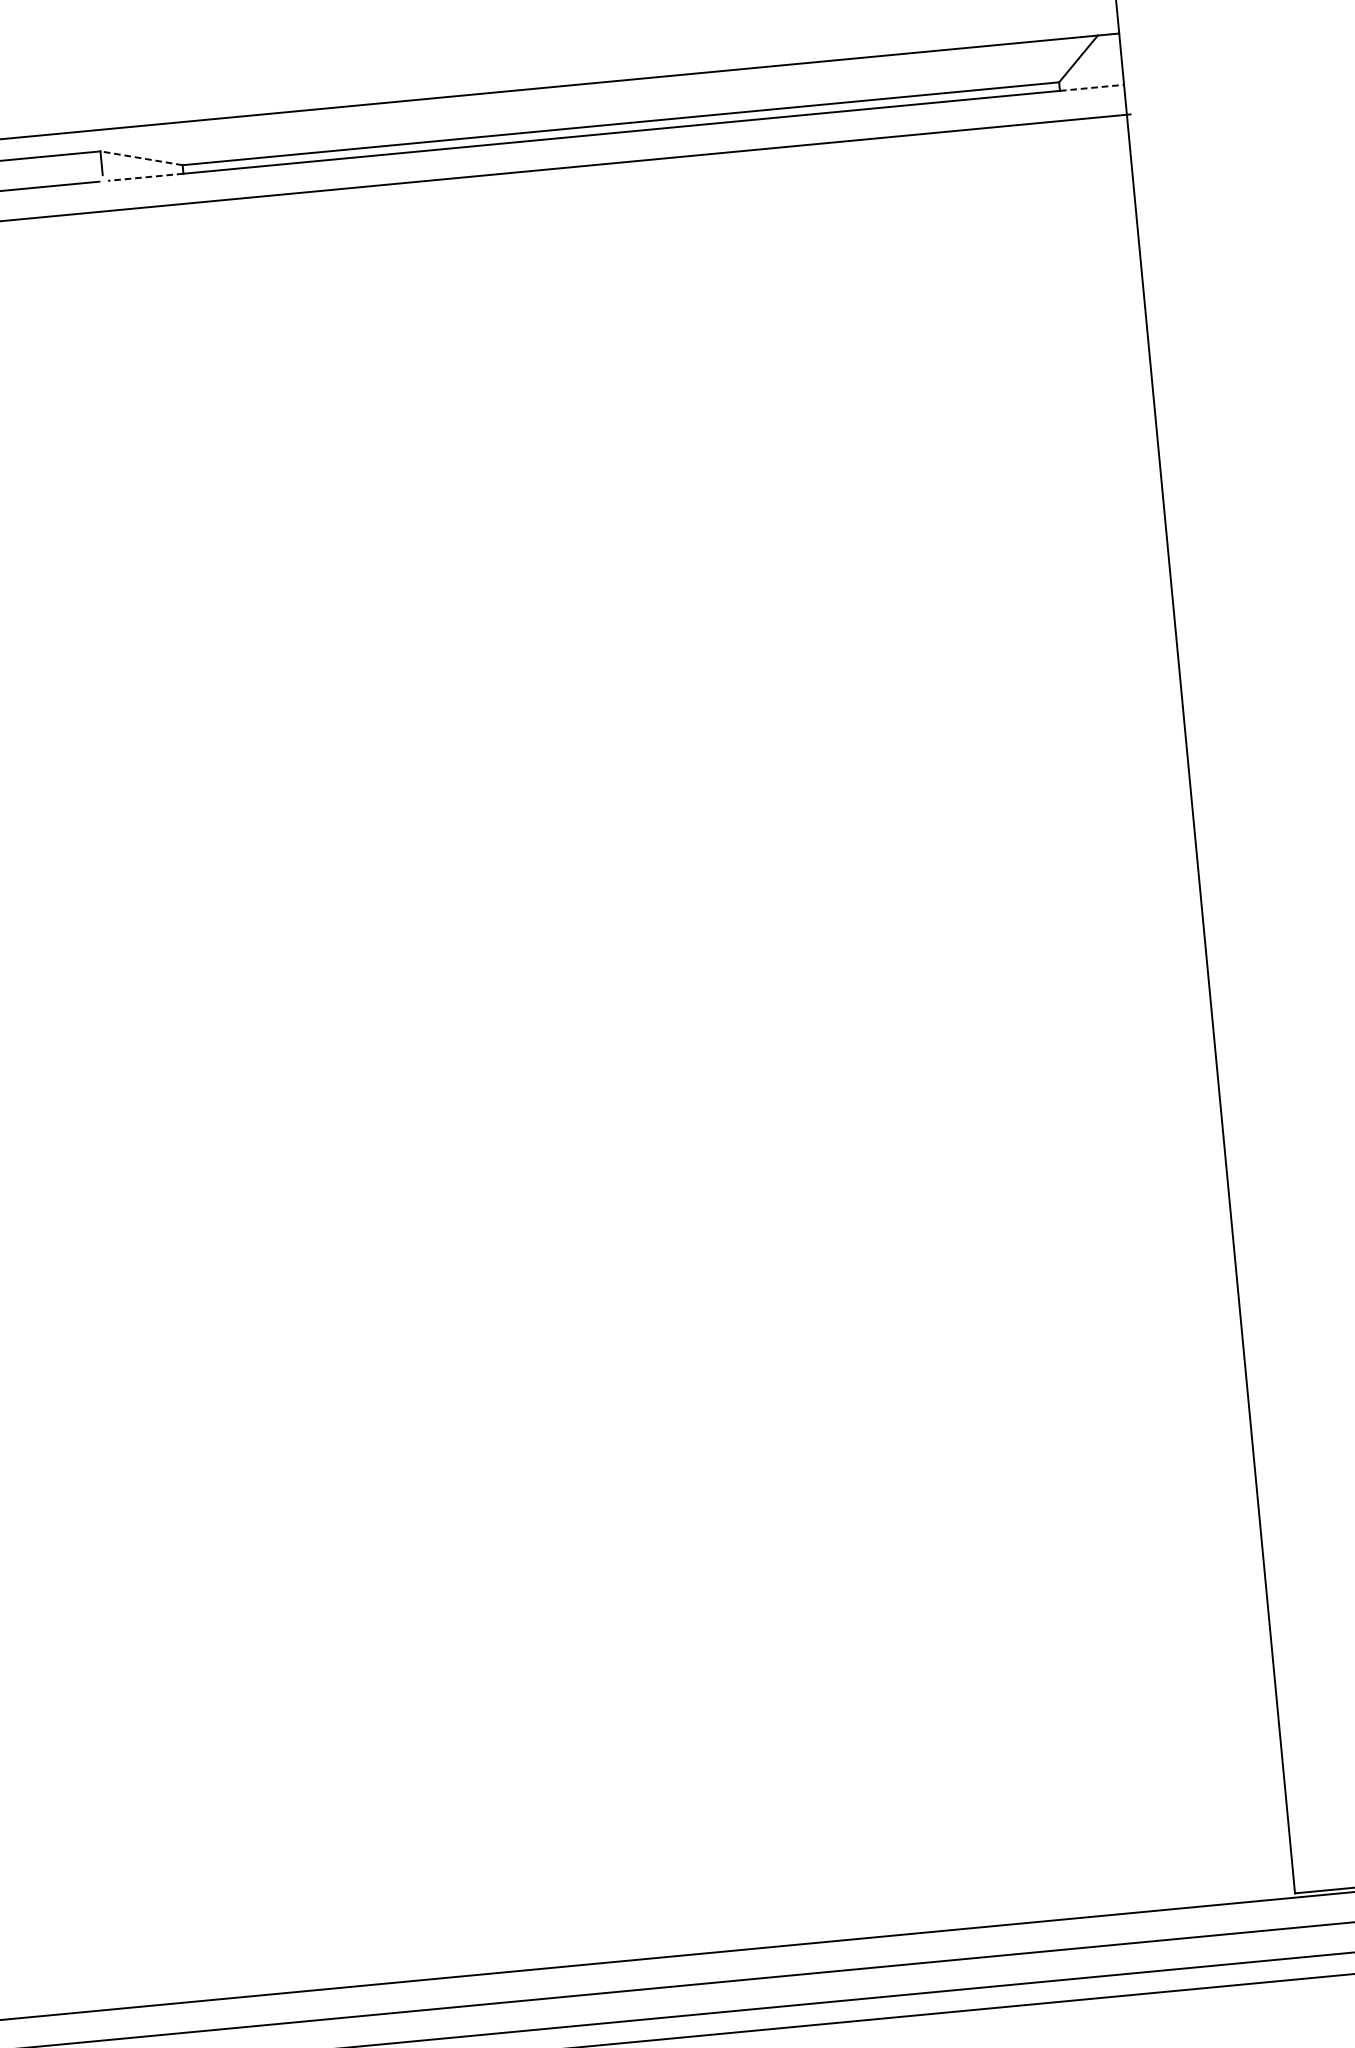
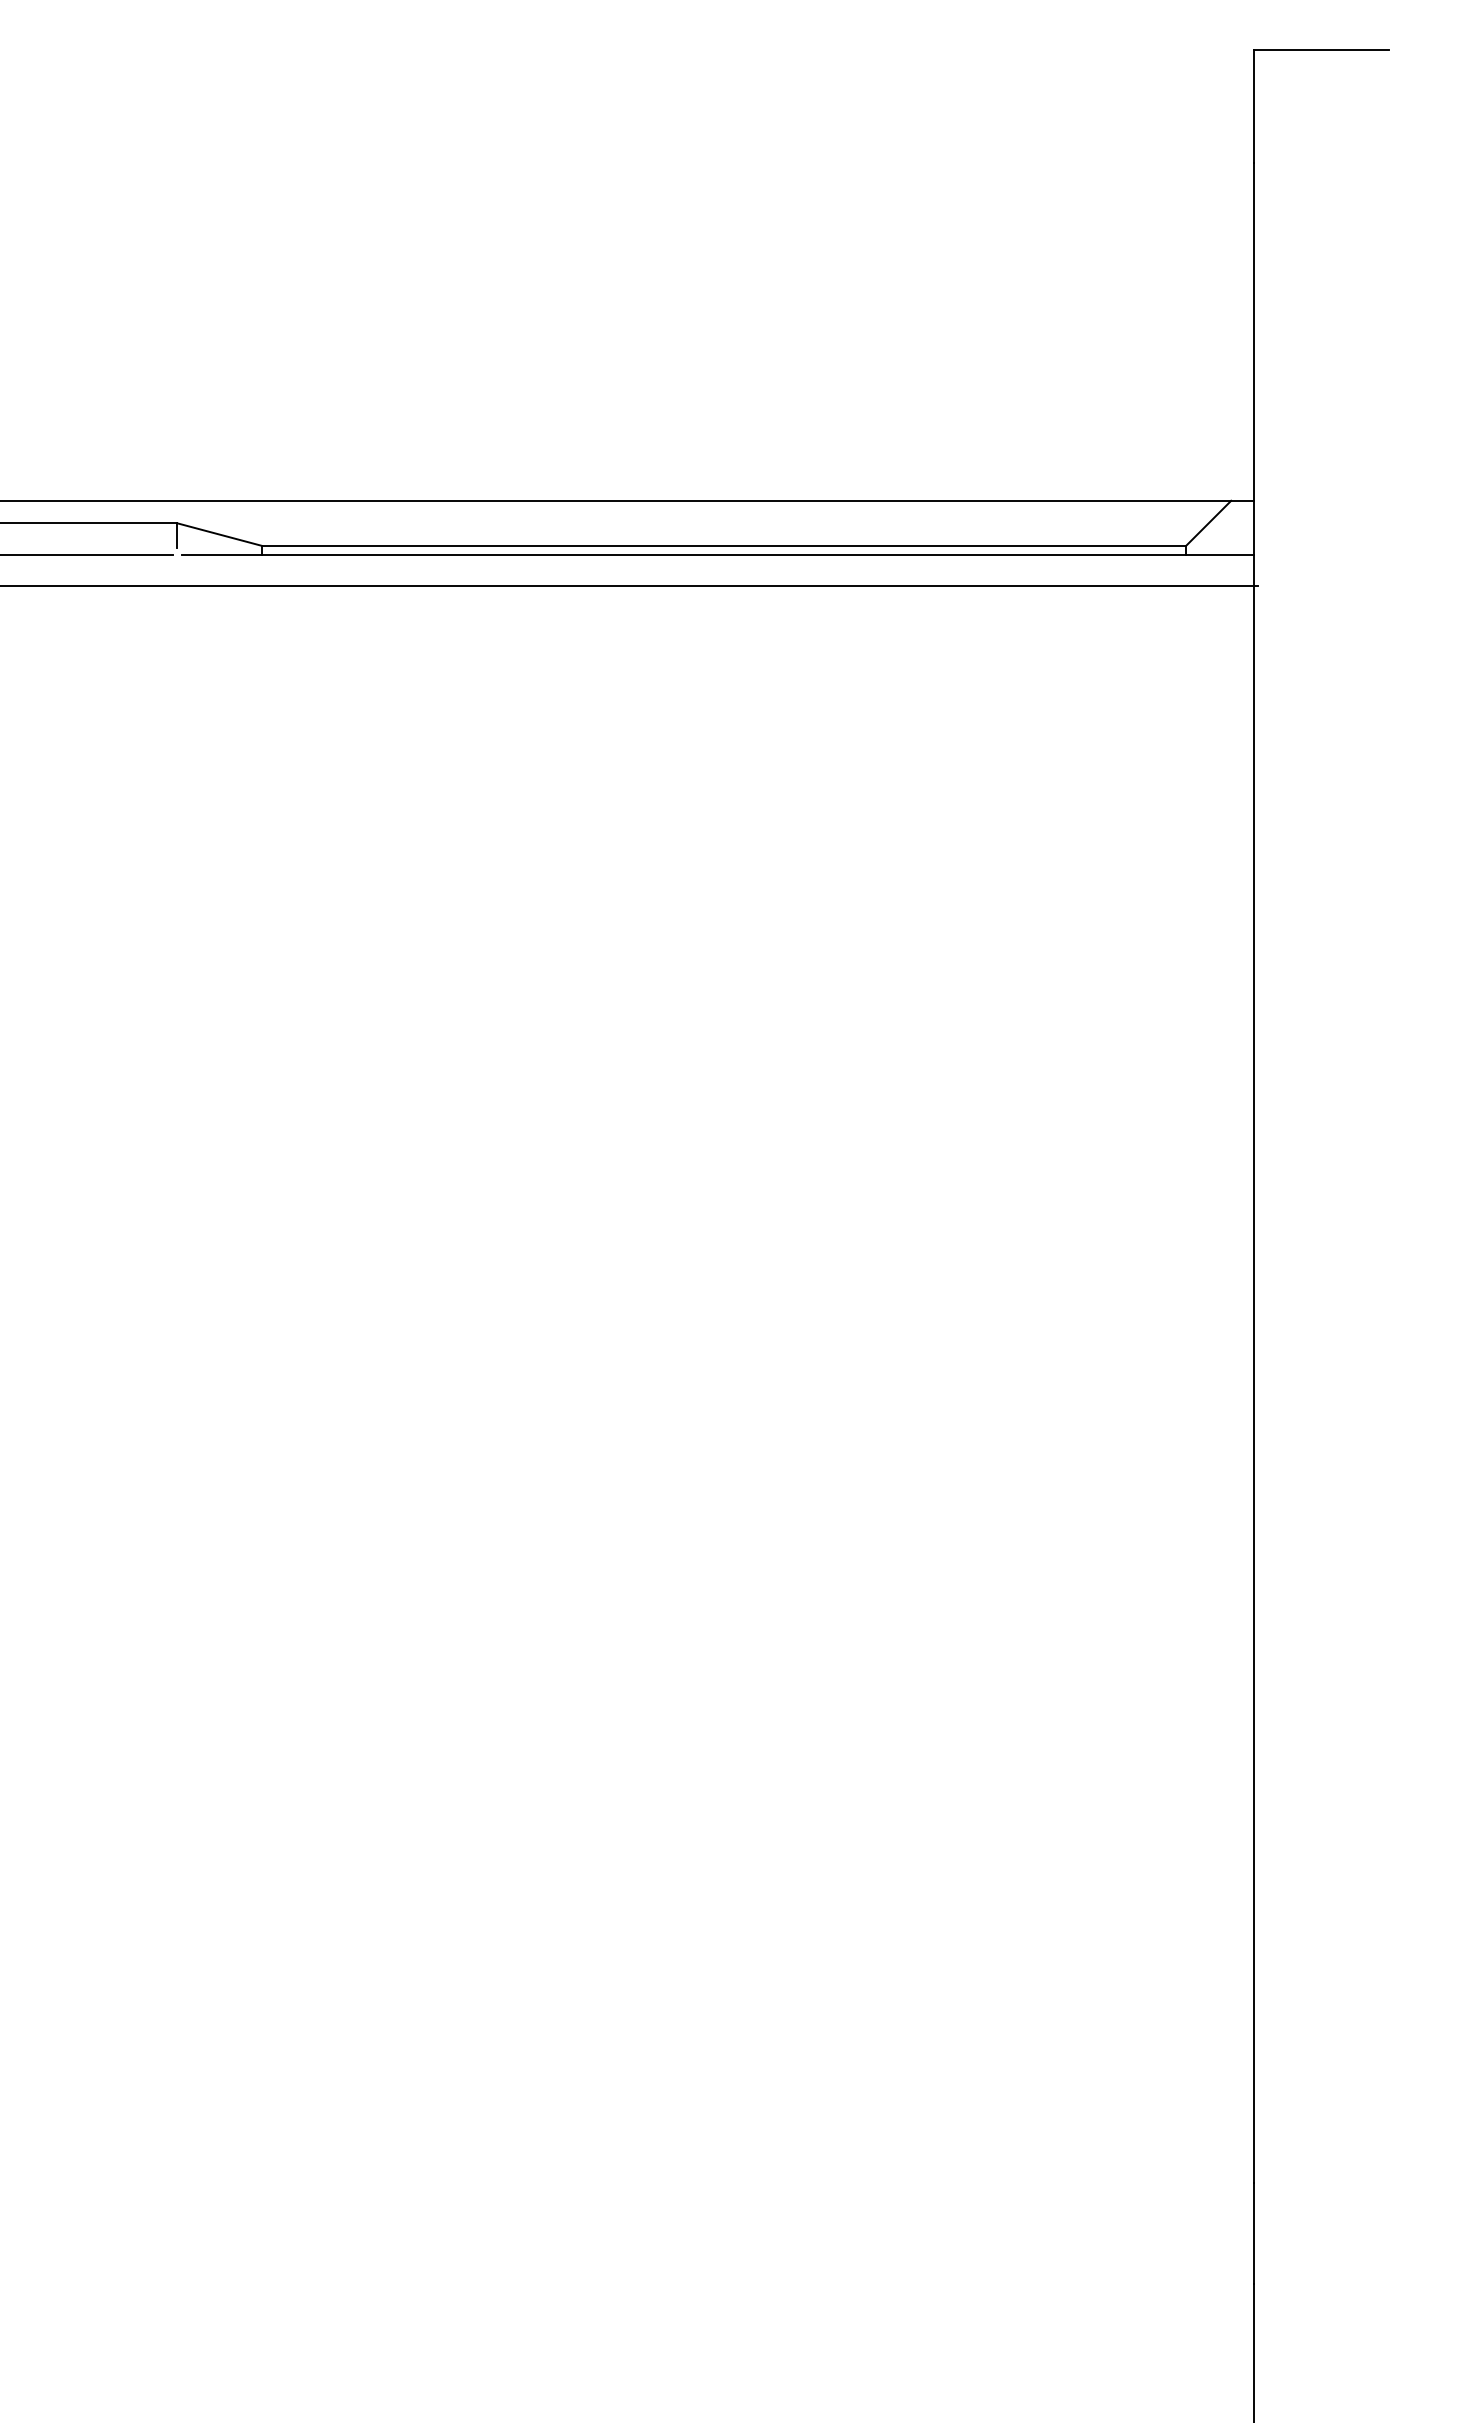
line: (1091, 87) -> (1219, 554), dashed -> solid
line: (141, 158) -> (219, 534), dashed -> solid
line: (146, 176) -> (222, 554), dashed -> solid

